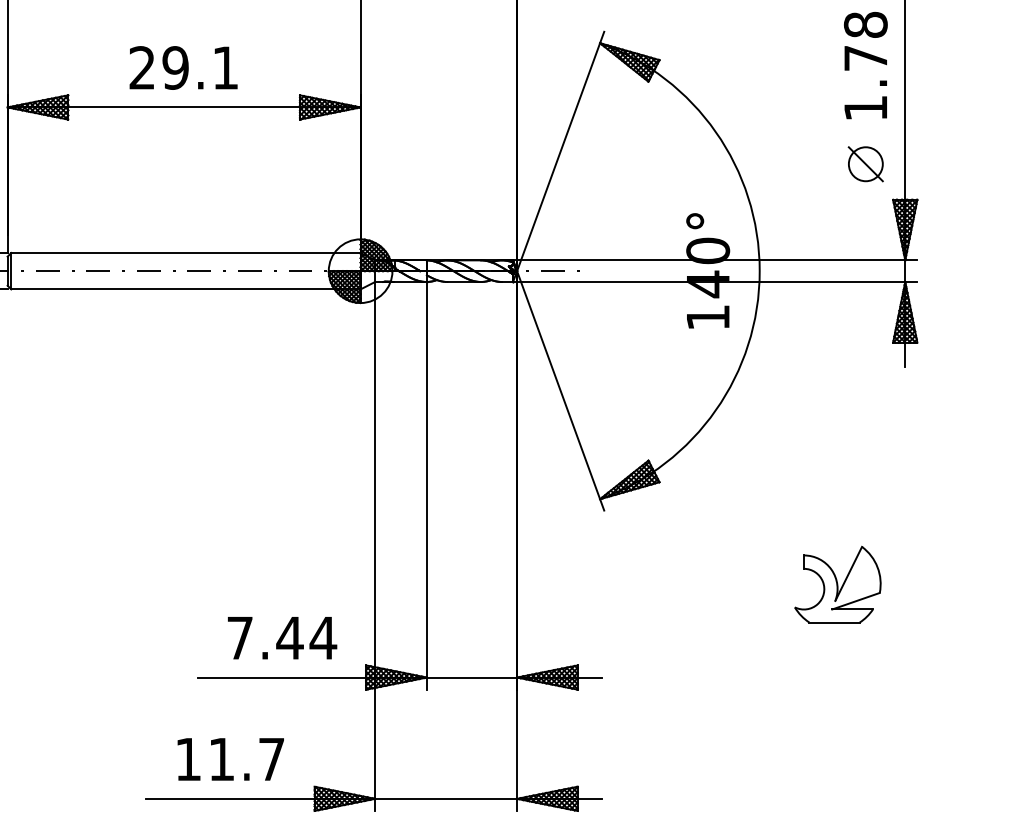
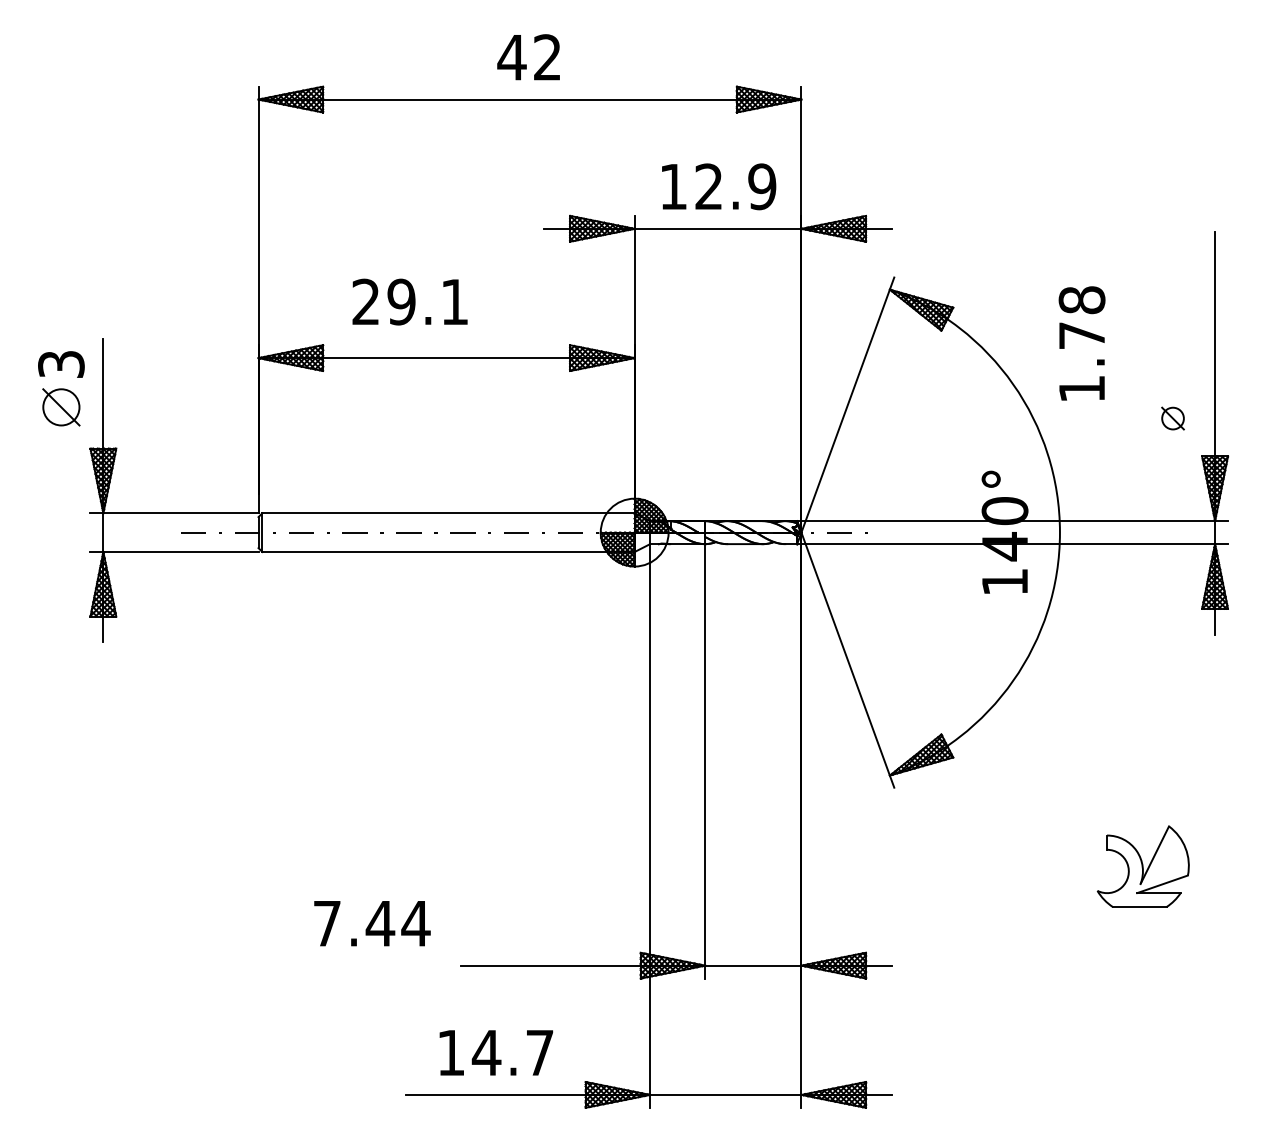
text: (865, 65) -> (1081, 343), moved
text: (183, 67) -> (409, 301), moved
part: (865, 164) -> (1172, 418), size x0.6
text: (282, 637) -> (372, 923), moved
text: (221, 759) -> (486, 1052), 11.7 -> 14.7

